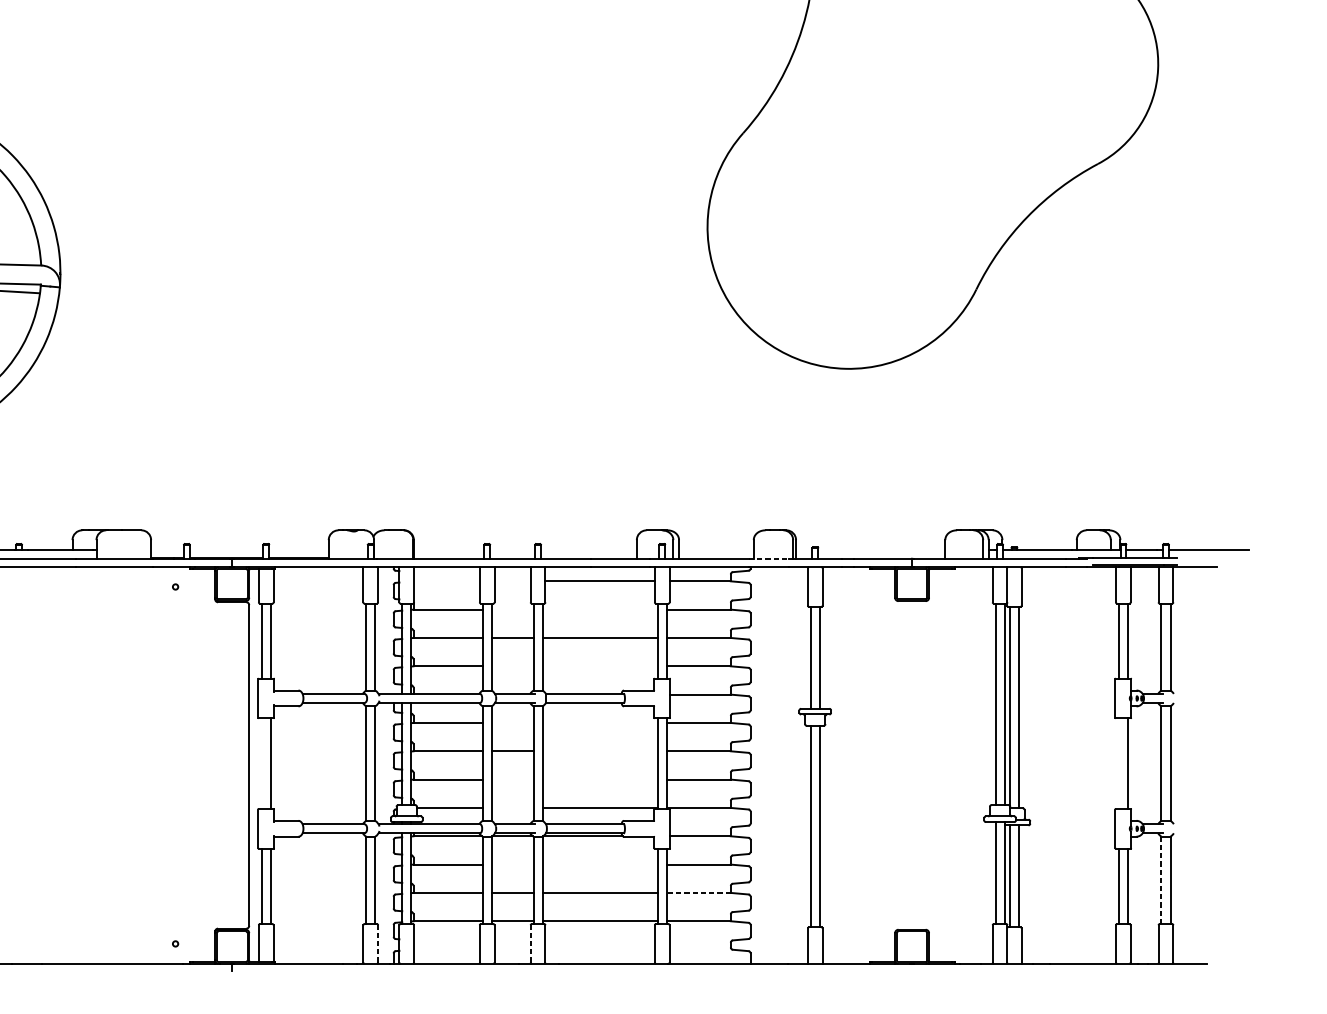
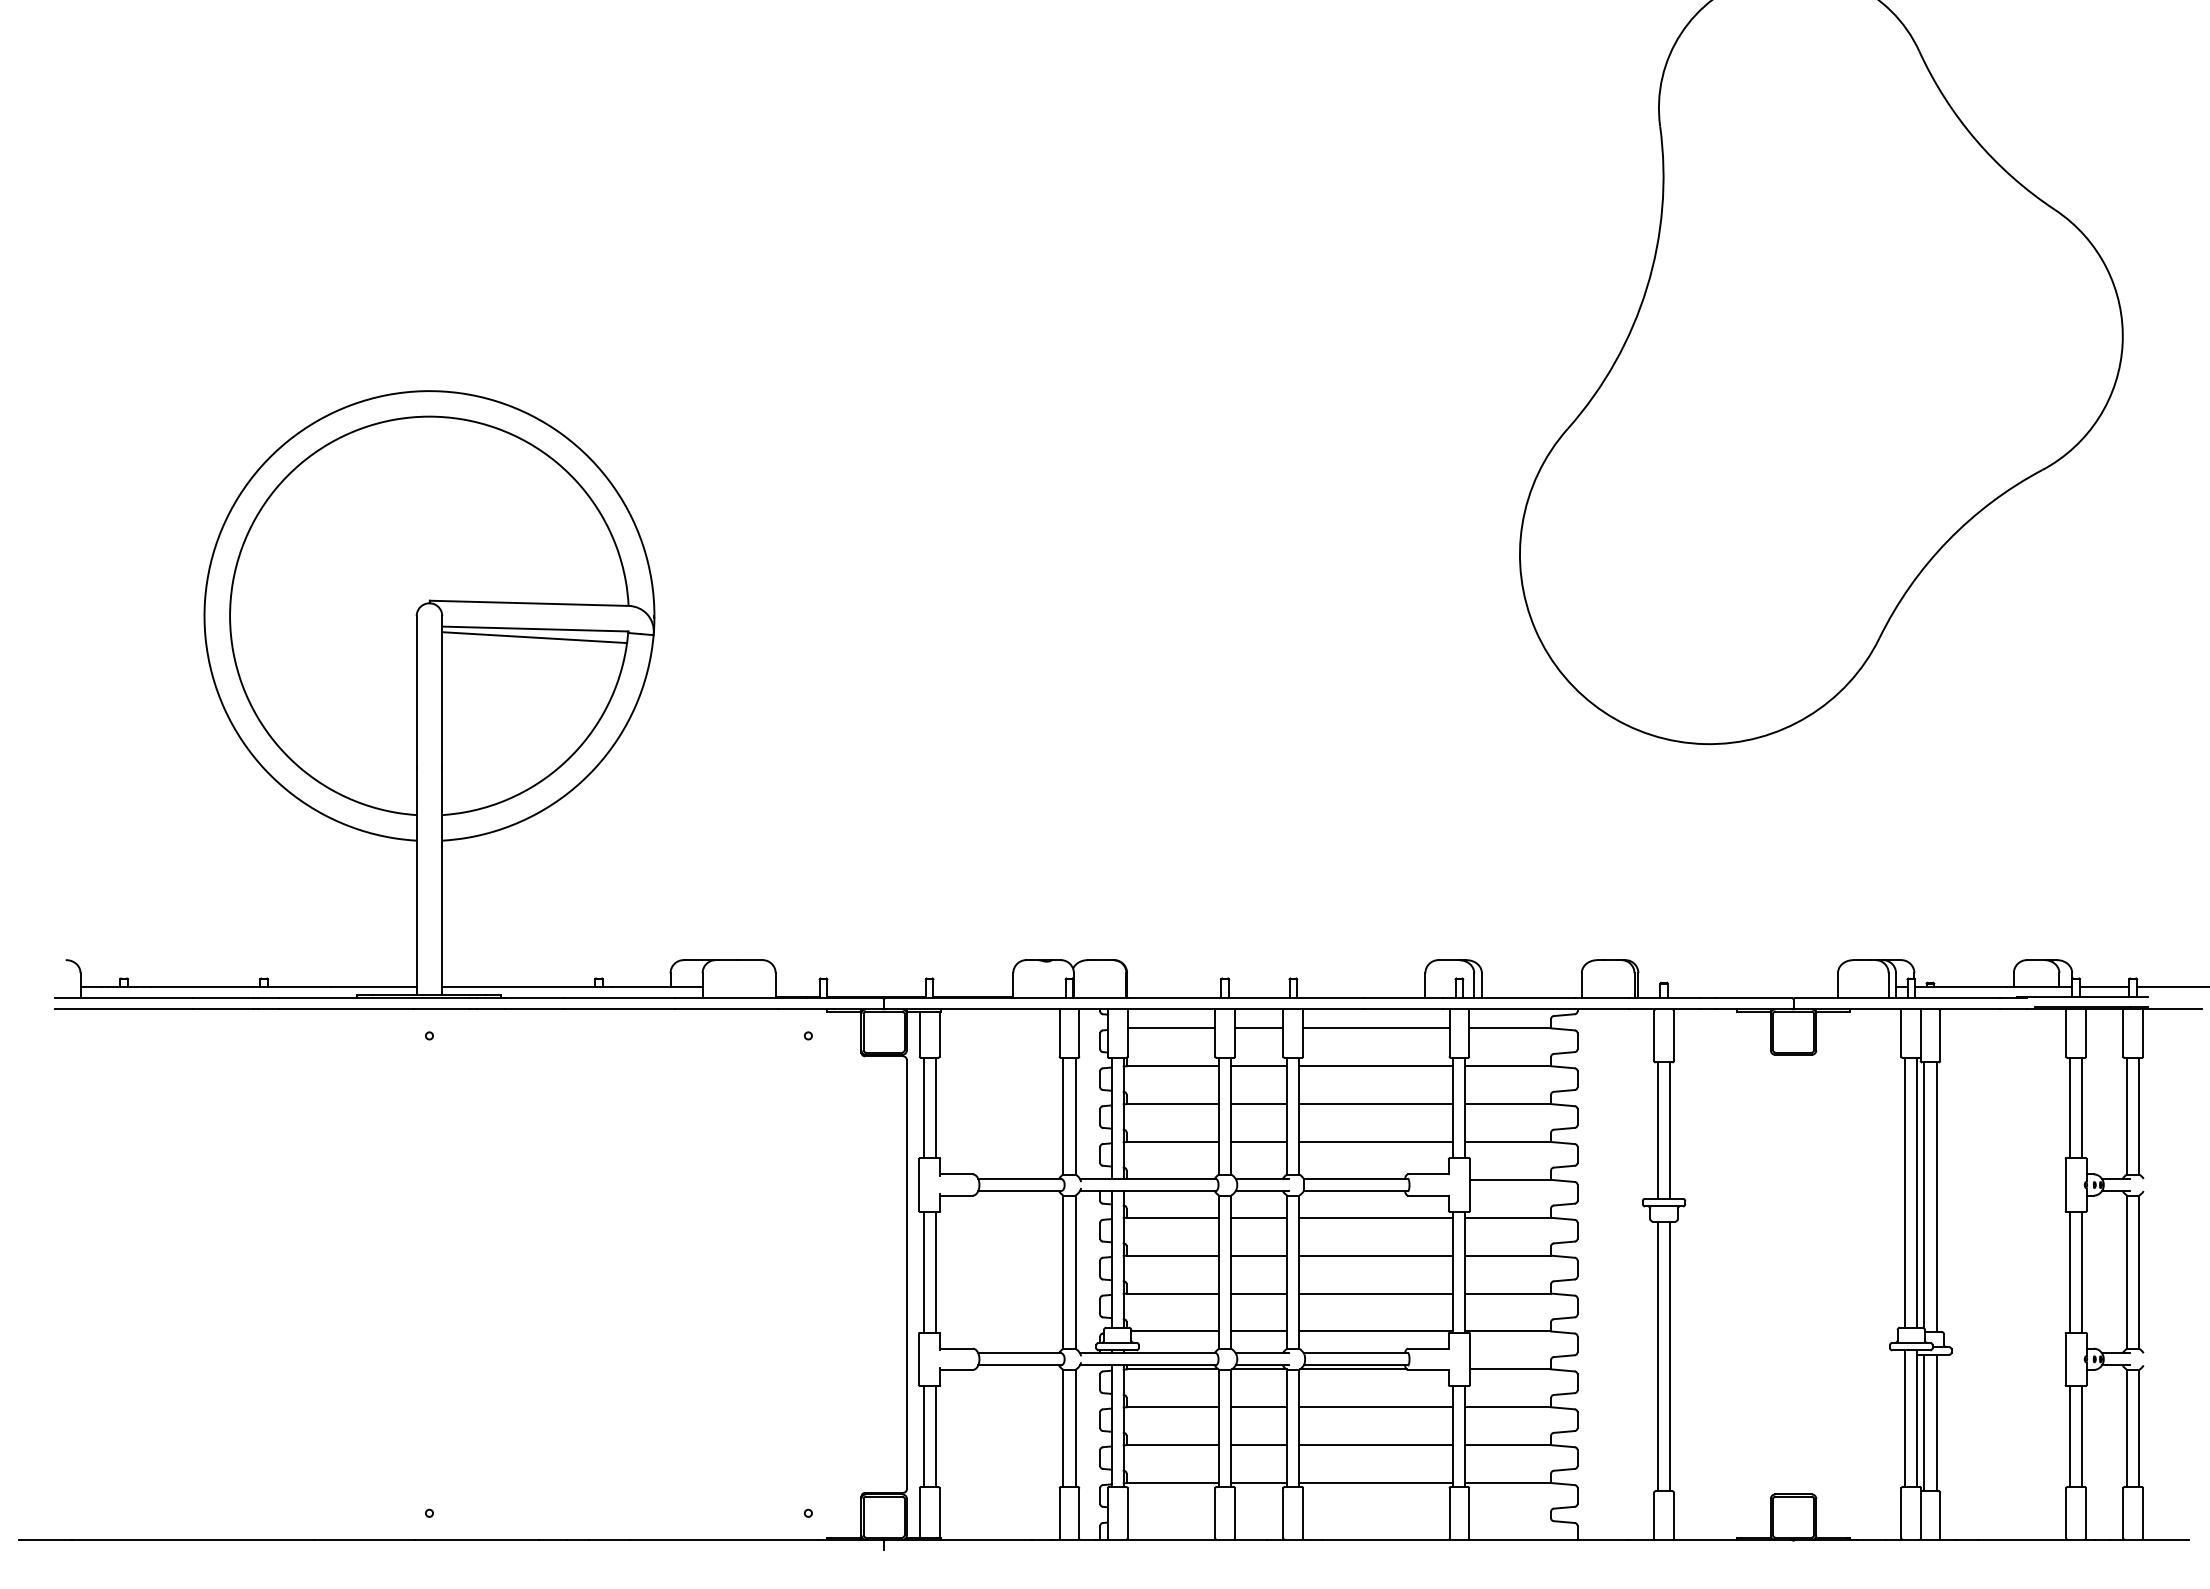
line: (769, 559) -> (1602, 998), dashed -> solid
line: (447, 581) -> (1171, 1028), added
line: (512, 581) -> (1259, 1028), added
line: (512, 609) -> (1259, 1066), added
line: (600, 609) -> (1376, 1066), added
line: (512, 666) -> (1259, 1142), added
line: (600, 666) -> (1376, 1142), added
line: (512, 722) -> (1259, 1217), added
line: (600, 722) -> (1376, 1217), added
line: (600, 751) -> (1376, 1255), added
line: (261, 763) -> (923, 1271), added
line: (1119, 763) -> (2070, 1271), added
line: (512, 779) -> (1259, 1293), added
line: (600, 779) -> (1376, 1293), added
line: (512, 807) -> (1259, 1331), added
line: (512, 864) -> (1259, 1407), added
line: (600, 864) -> (1376, 1407), added
line: (1161, 880) -> (2127, 1428), dashed -> solid
line: (698, 893) -> (1508, 1445), dashed -> solid
line: (378, 943) -> (1079, 1512), dashed -> solid
line: (530, 943) -> (1283, 1512), dashed -> solid

